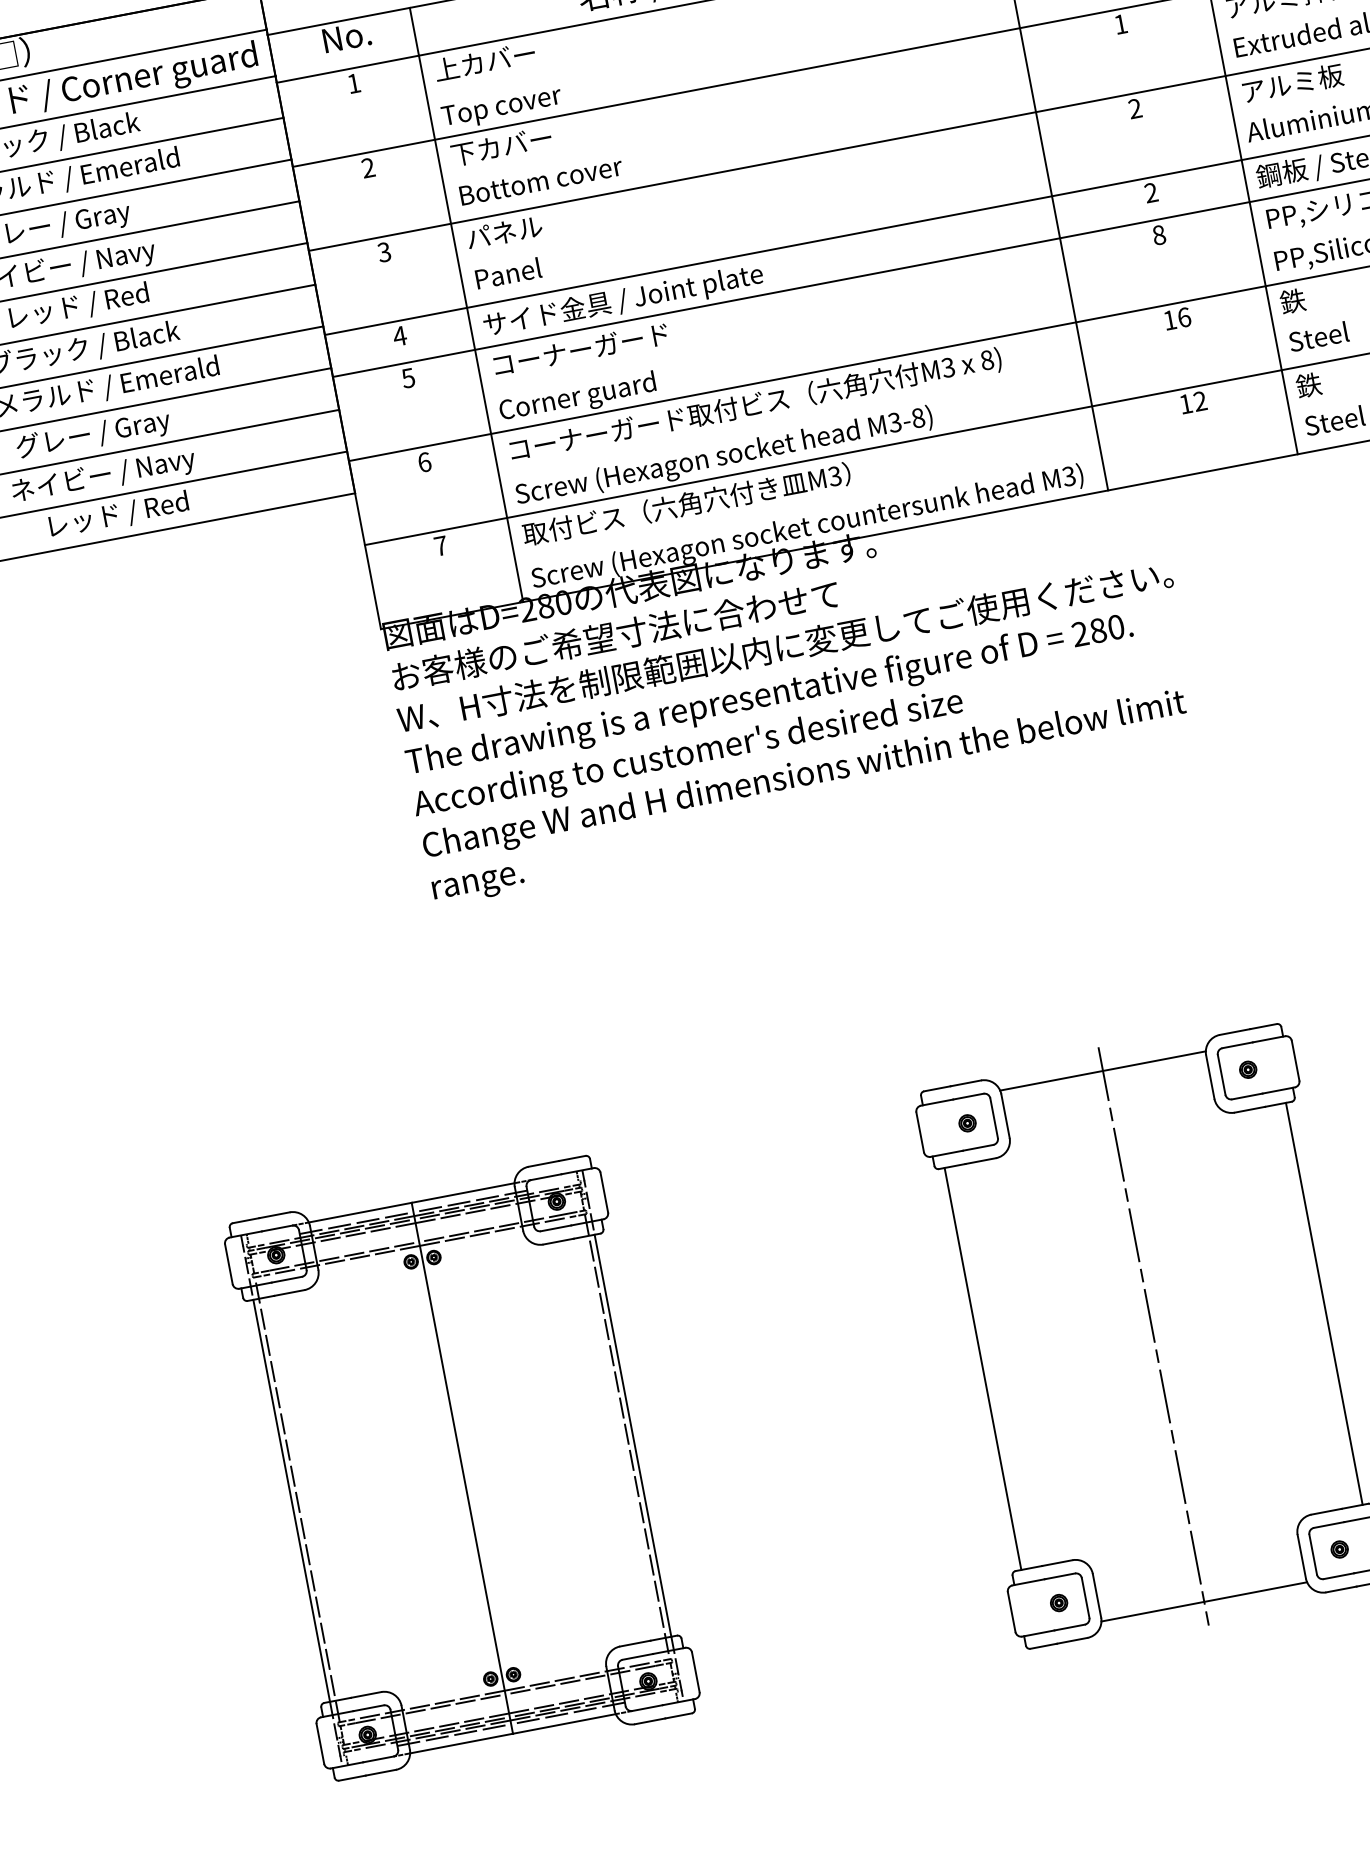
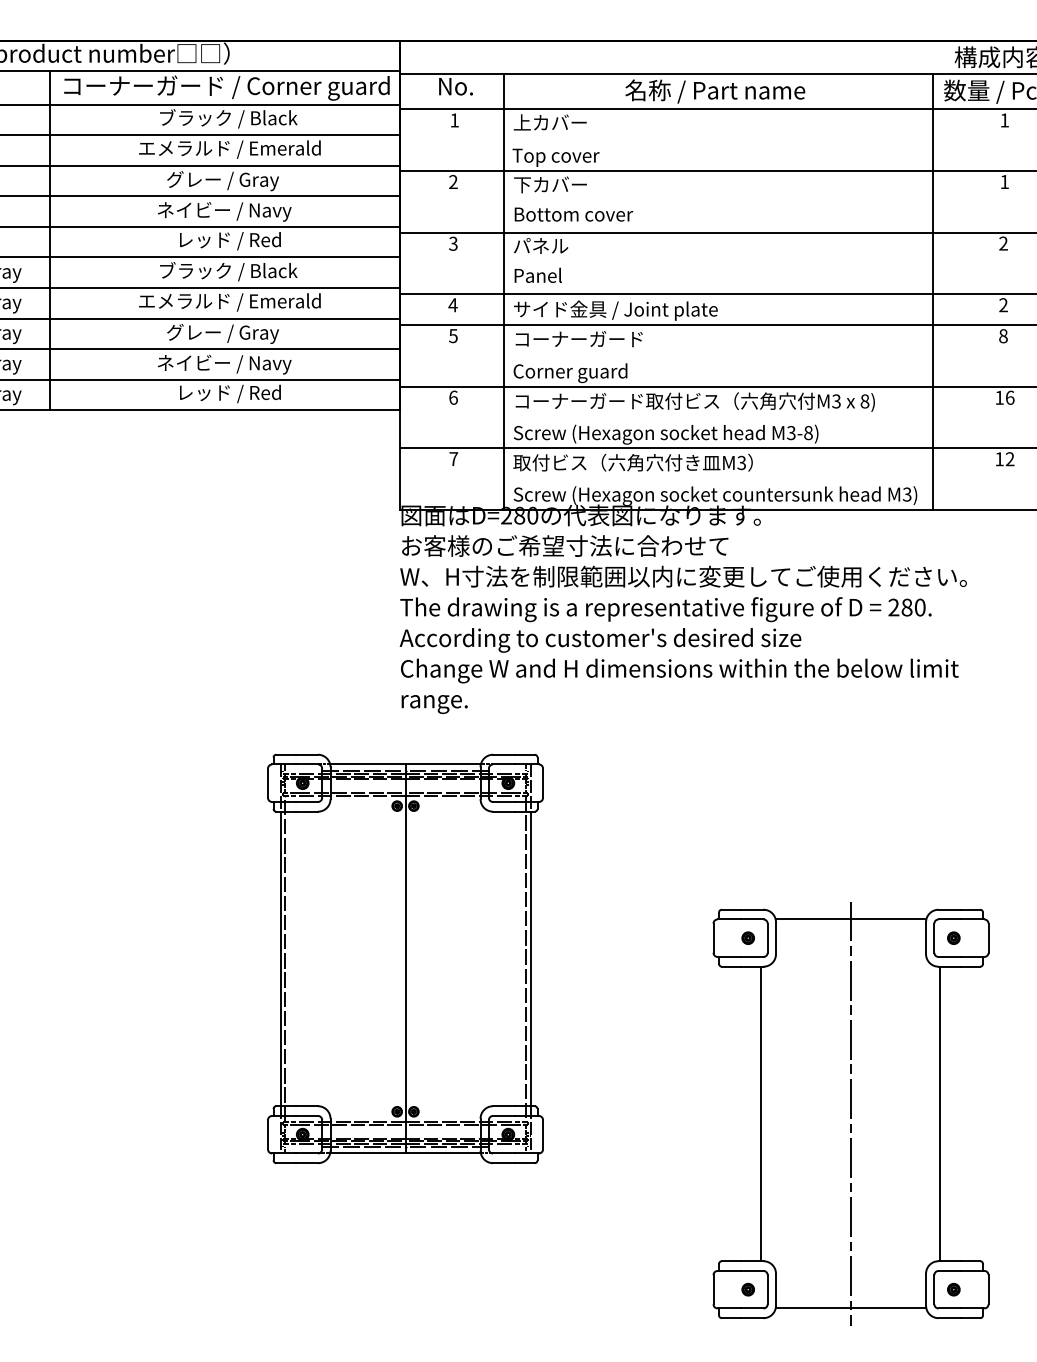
line: (1324, 1303) -> (940, 1113), moved
line: (983, 1368) -> (761, 1113), moved
part: (462, 1467) -> (405, 958), moved

